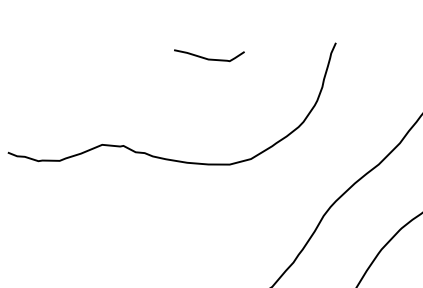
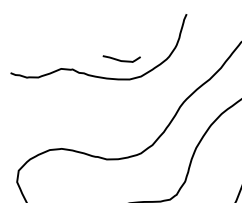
curve: (207, 56) -> (120, 59), moved

